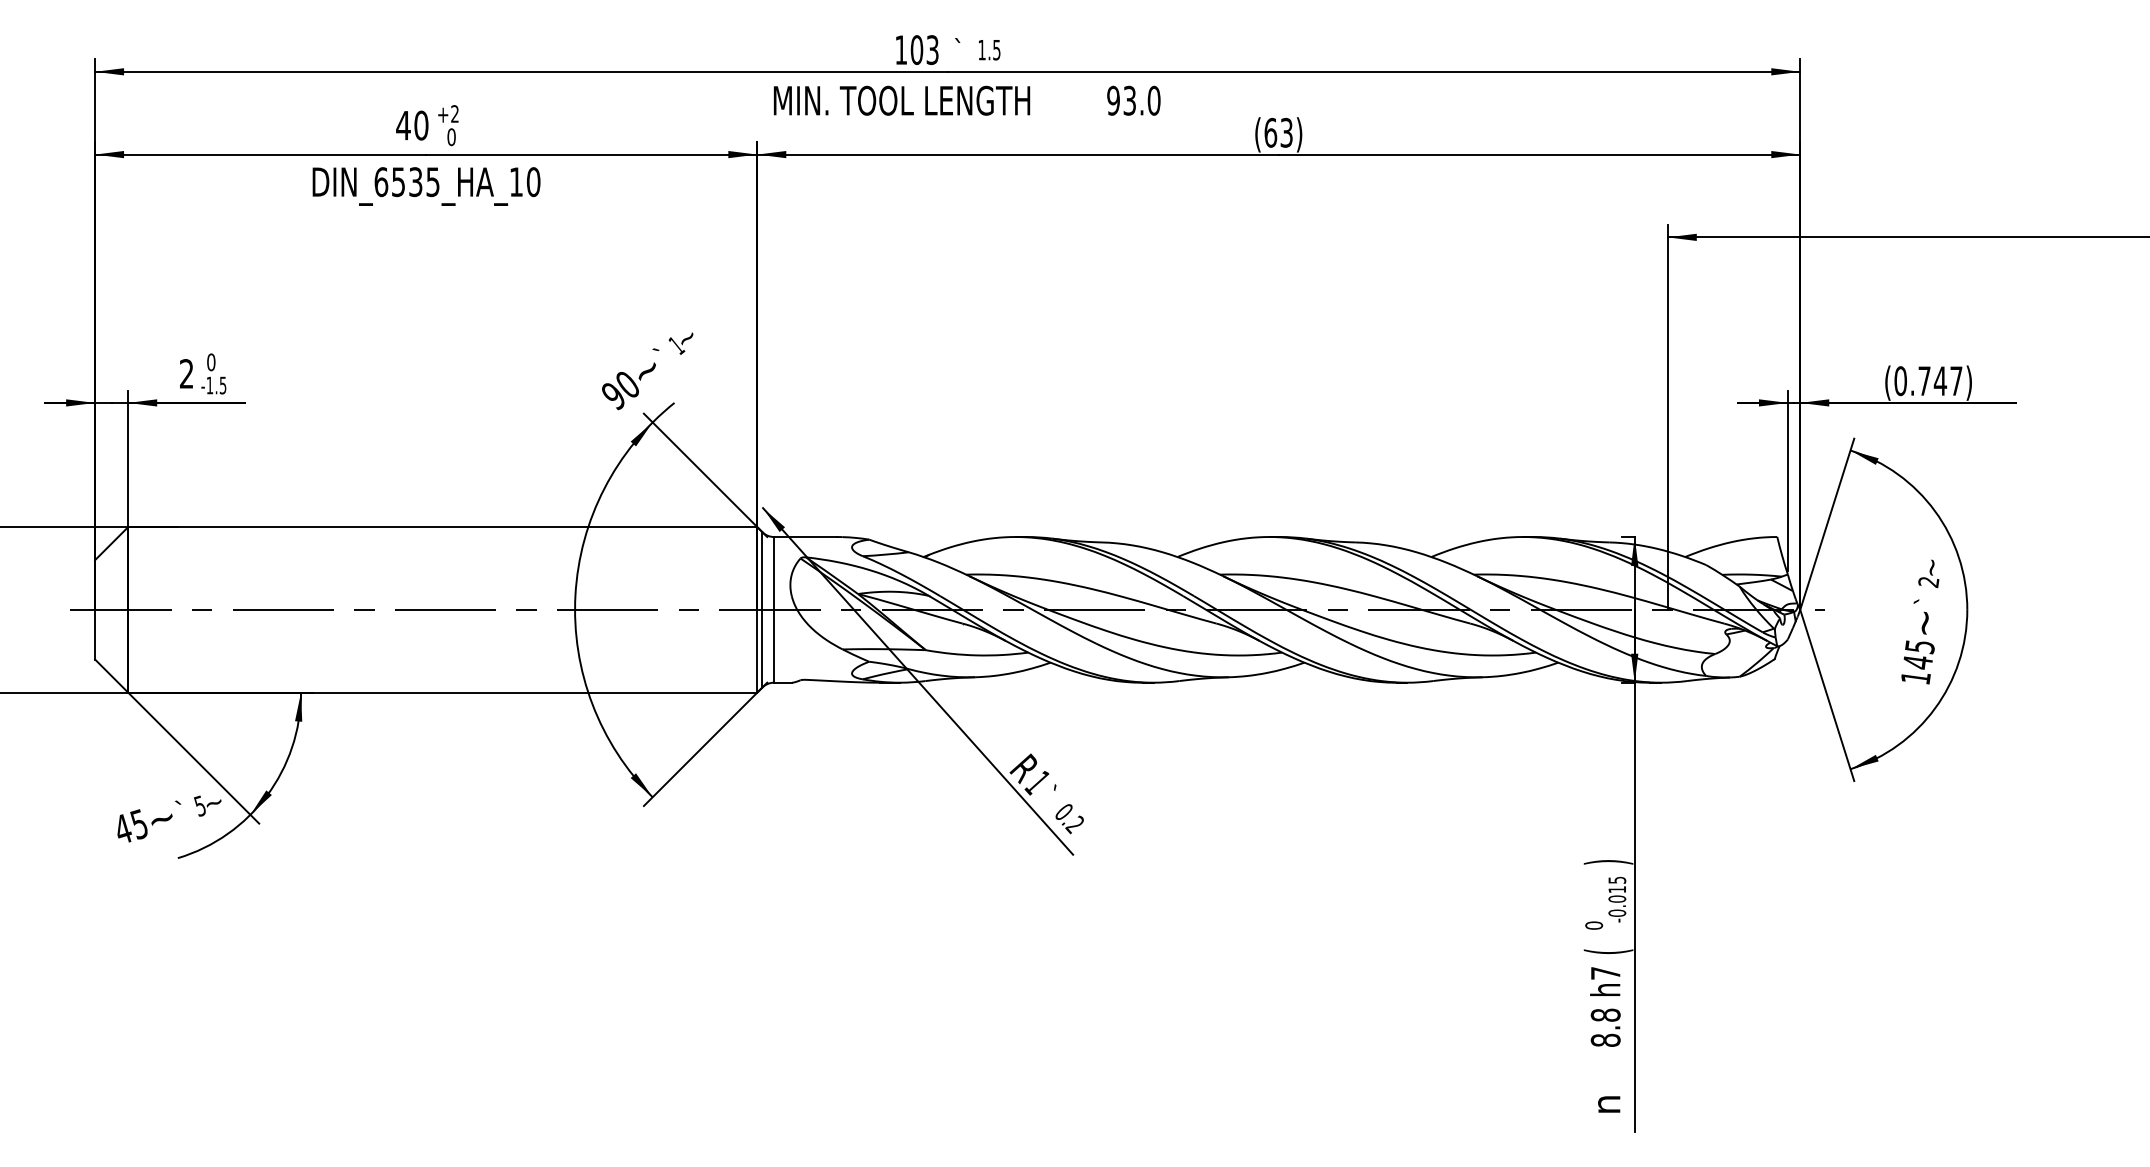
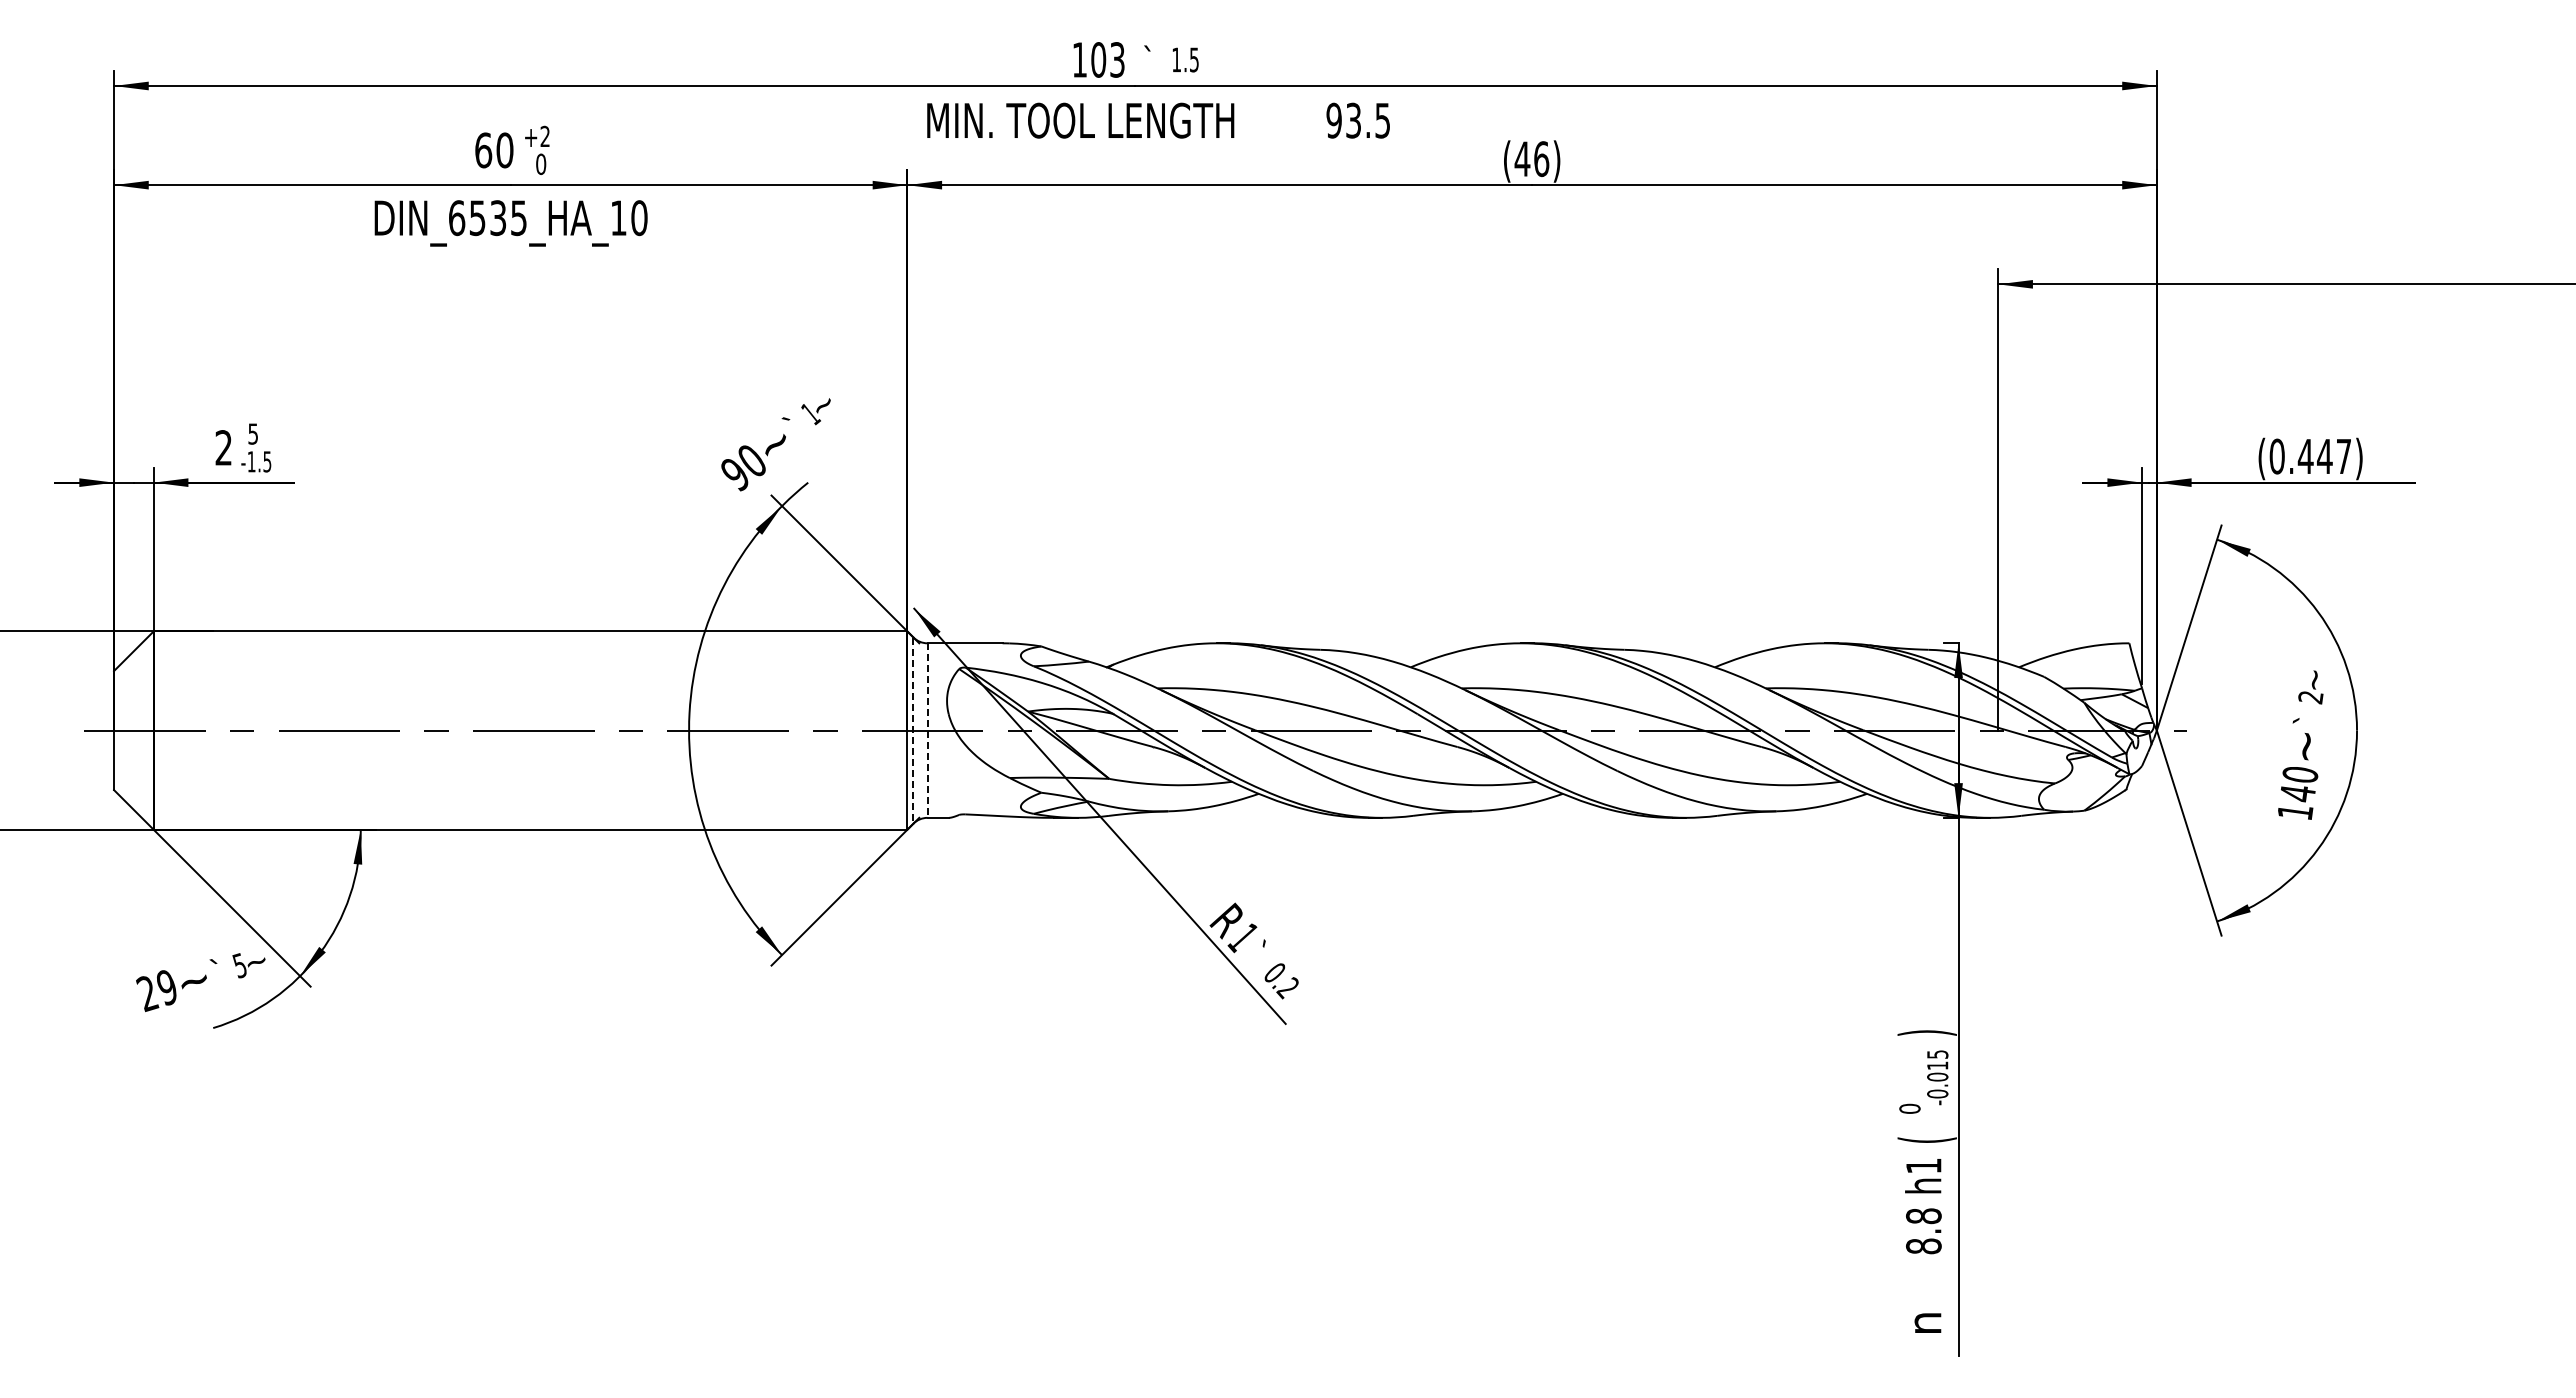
text: (1153, 100) -> (1382, 120), 93.0 -> 93.5
text: (403, 125) -> (483, 150), 40 -> 60
text: (1278, 133) -> (1531, 159), (63) -> (46)
text: (211, 361) -> (253, 433), 0 -> 5
text: (1924, 381) -> (2305, 456), (0.747) -> (0.447)
line: (762, 610) -> (913, 731), solid -> dashed
line: (774, 610) -> (927, 731), solid -> dashed
text: (1920, 647) -> (2300, 775), 145 -> 140
text: (130, 826) -> (156, 990), 45 -> 29
text: (1605, 972) -> (1923, 1165), h7 -> h1

